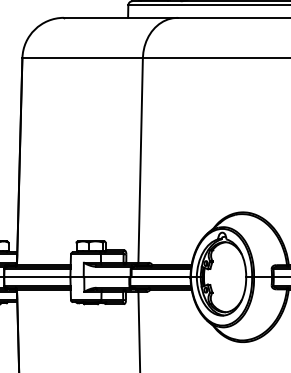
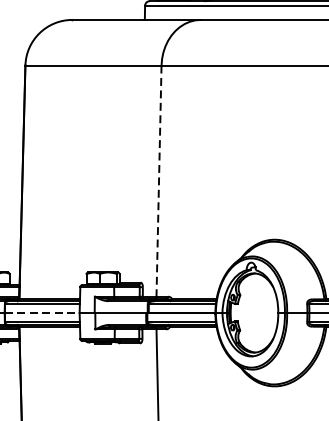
line: (140, 161) -> (158, 182), solid -> dashed
line: (37, 277) -> (42, 313), solid -> dashed

